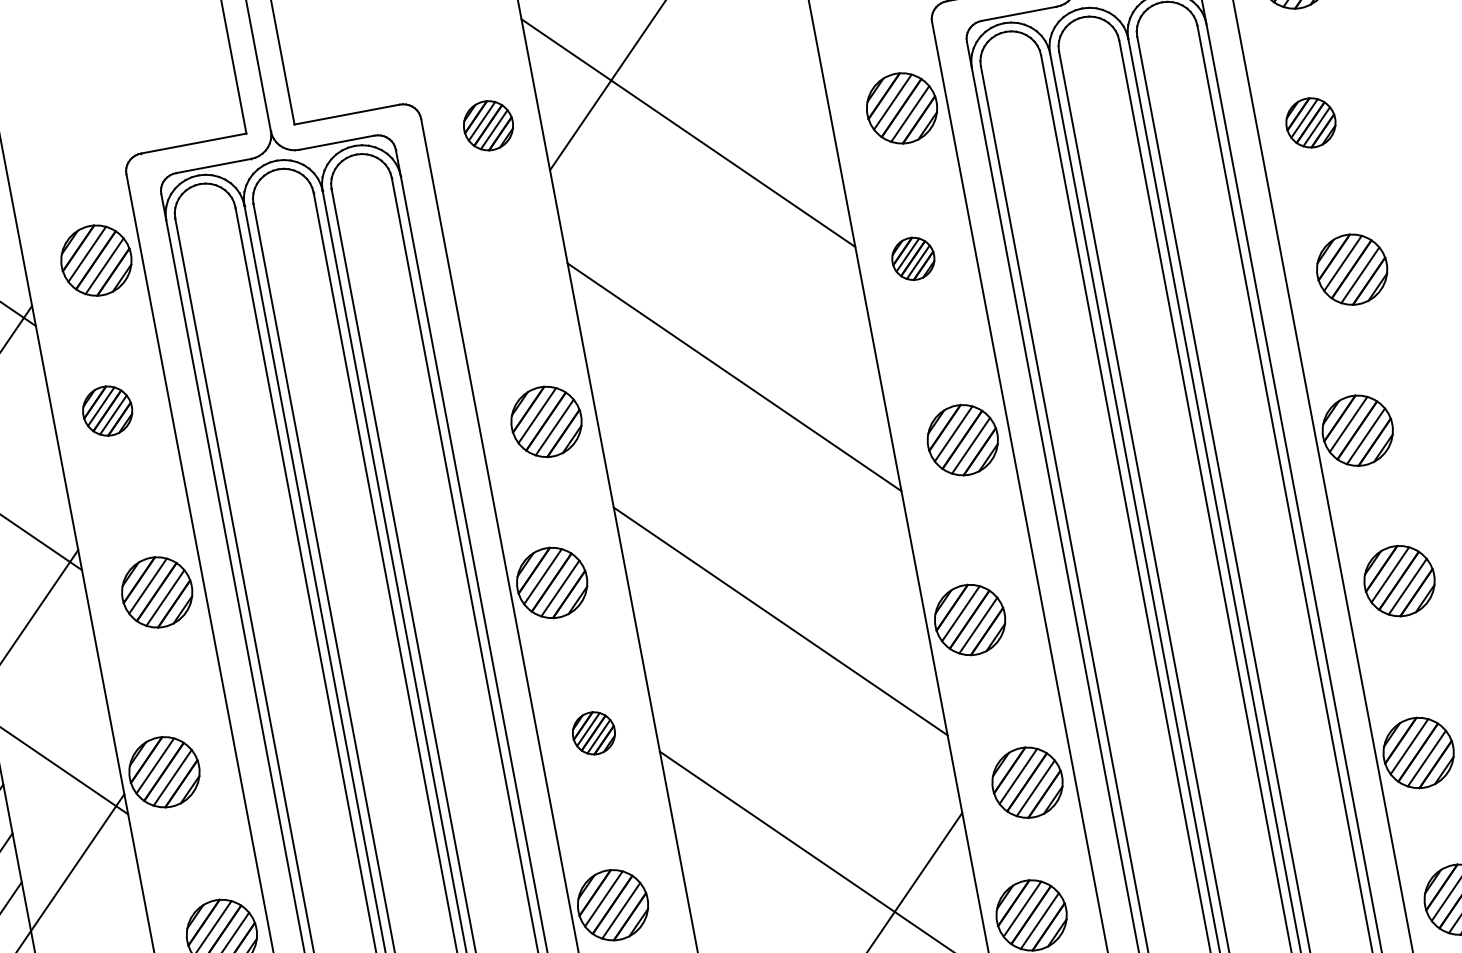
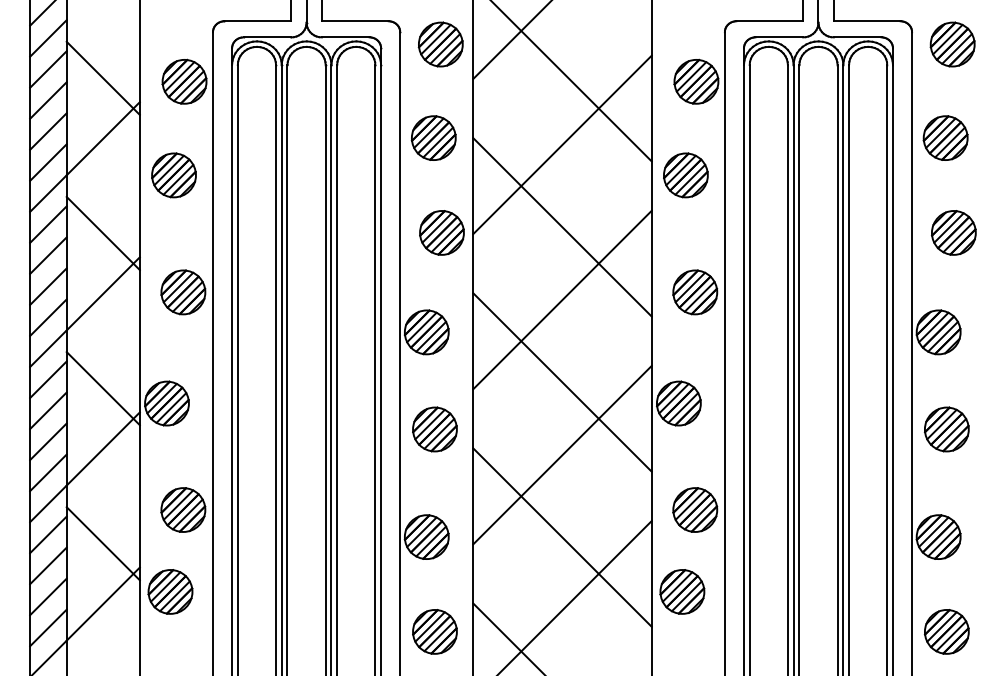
part: (1310, 121) -> (945, 137), size x1.43
part: (488, 125) -> (440, 44), size x1.43
line: (709, 246) -> (562, 144), added
part: (912, 259) -> (685, 175), size x1.67
part: (504, 274) -> (433, 137), added
part: (106, 411) -> (173, 175), size x1.43
line: (755, 490) -> (562, 299), added
part: (593, 733) -> (434, 429), size x1.67
line: (802, 734) -> (562, 454), added

